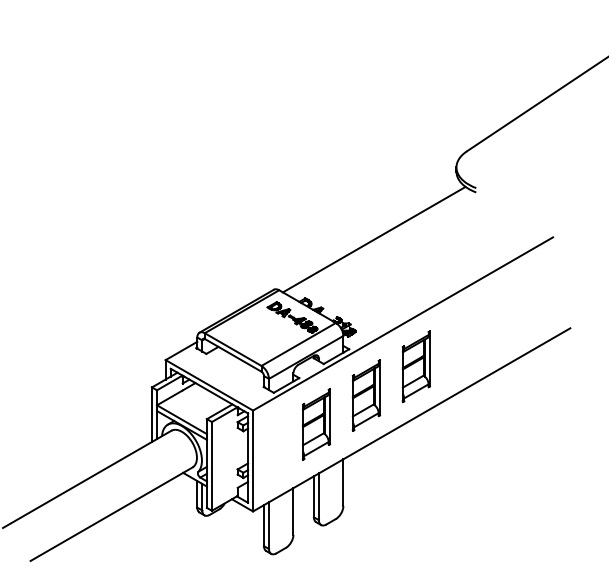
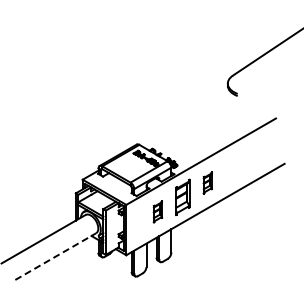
line: (373, 239) -> (186, 119), removed
part: (415, 365) -> (207, 182), size x0.6
part: (315, 423) -> (157, 211), size x0.6
line: (111, 513) -> (55, 256), solid -> dashed

